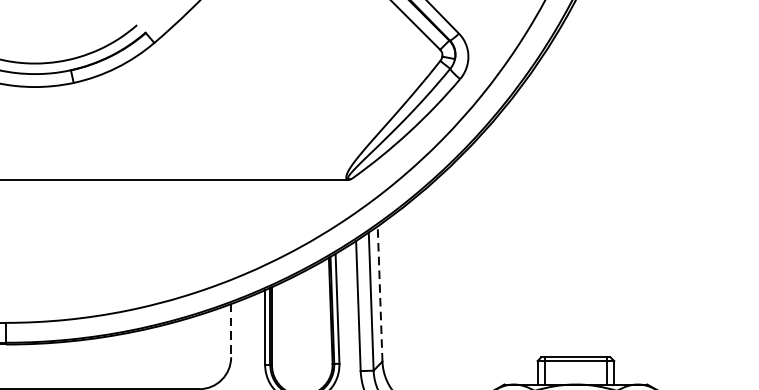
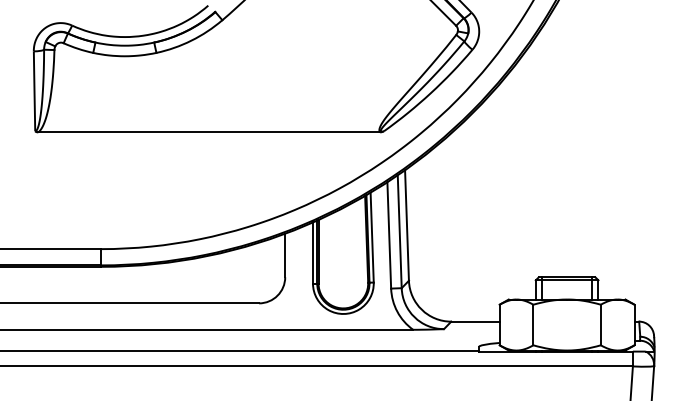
line: (379, 292) -> (406, 224), dashed -> solid
line: (231, 330) -> (285, 255), dashed -> solid

